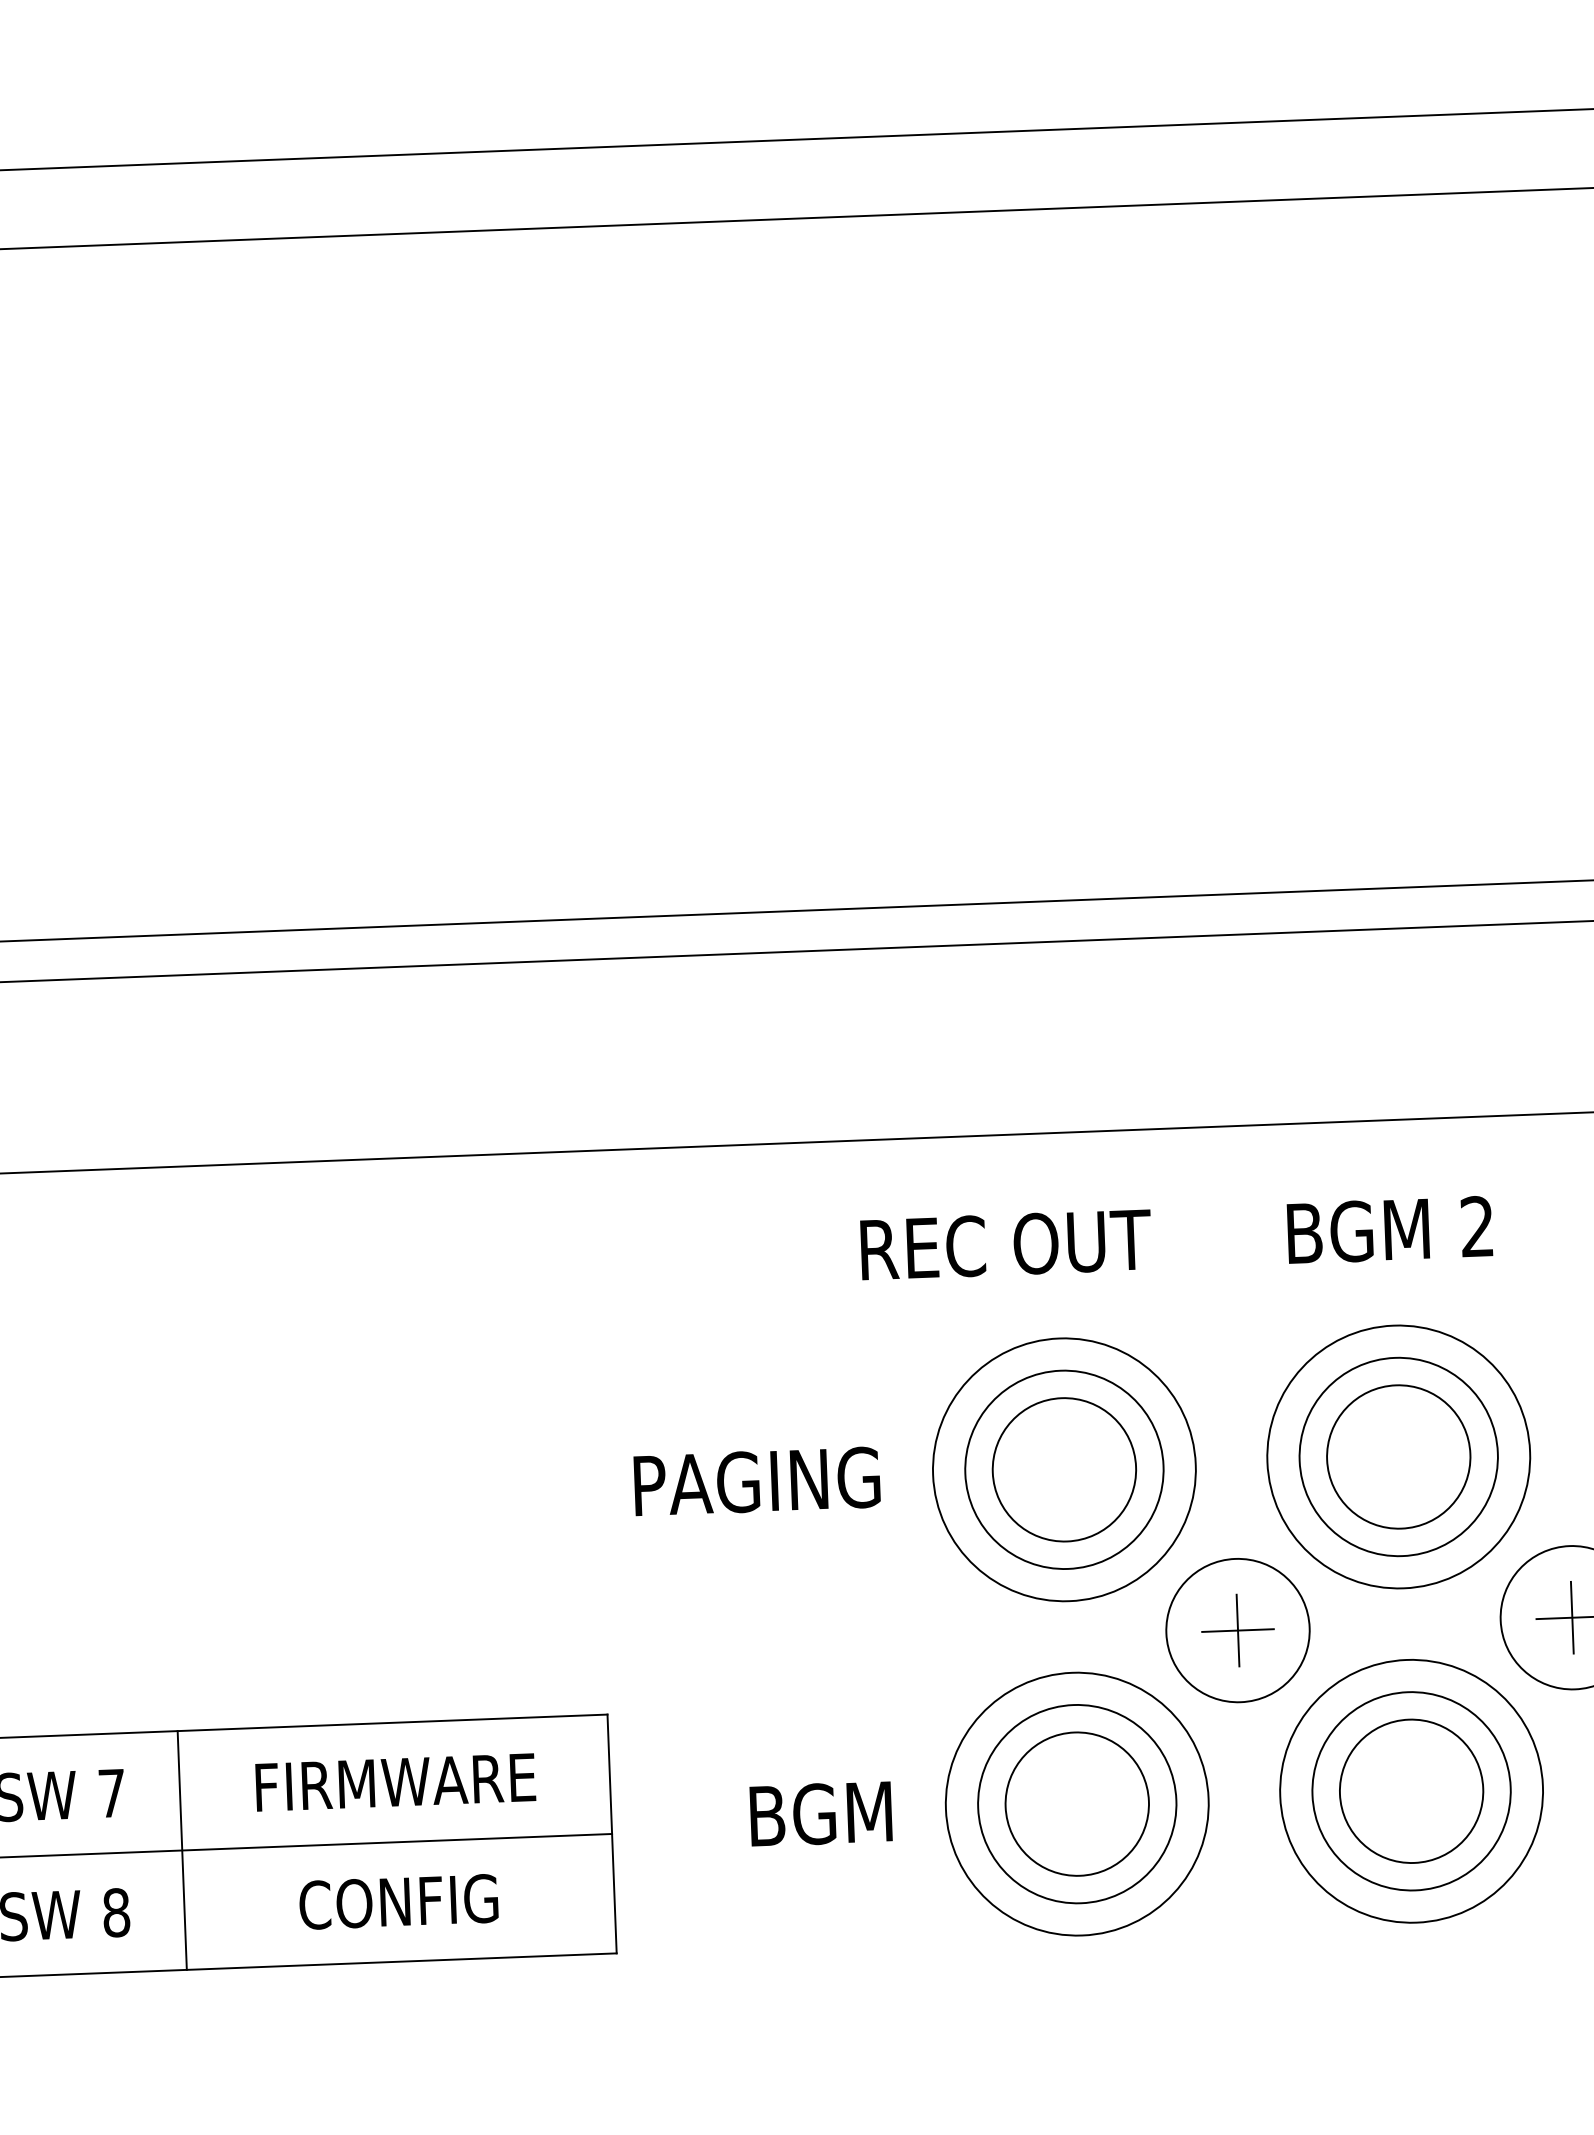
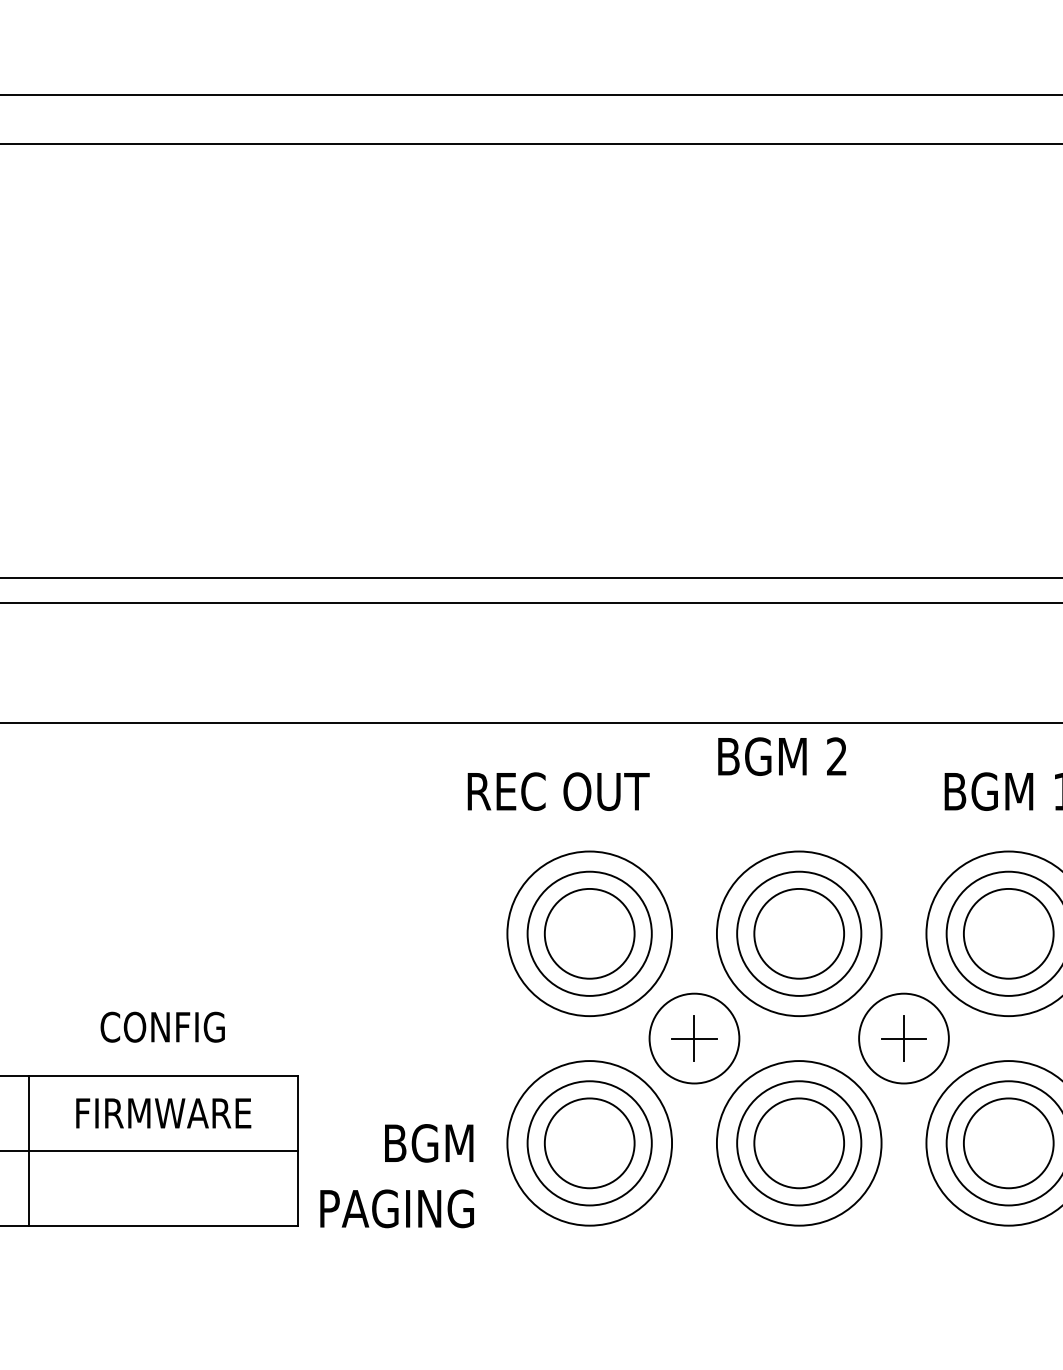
text: (1390, 1229) -> (782, 756), moved
text: (756, 1481) -> (396, 1208), moved
text: (398, 1900) -> (162, 1026), moved

